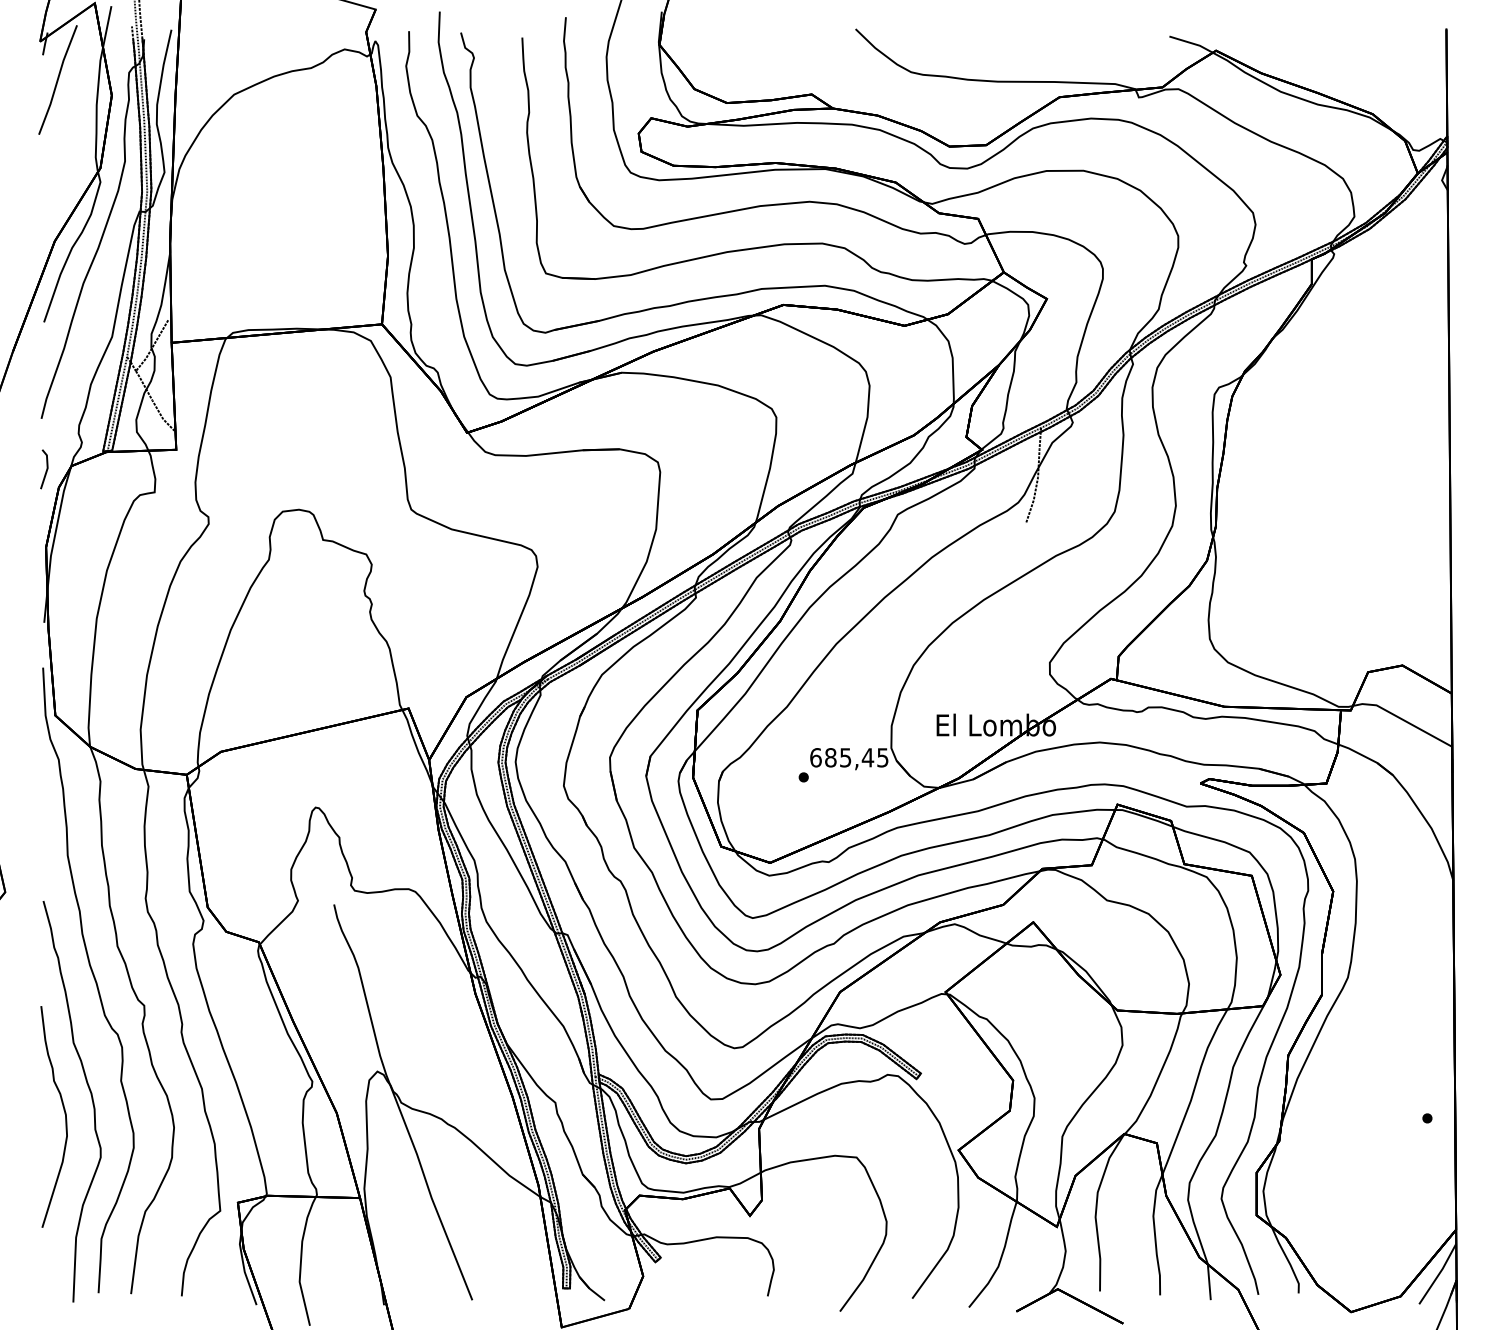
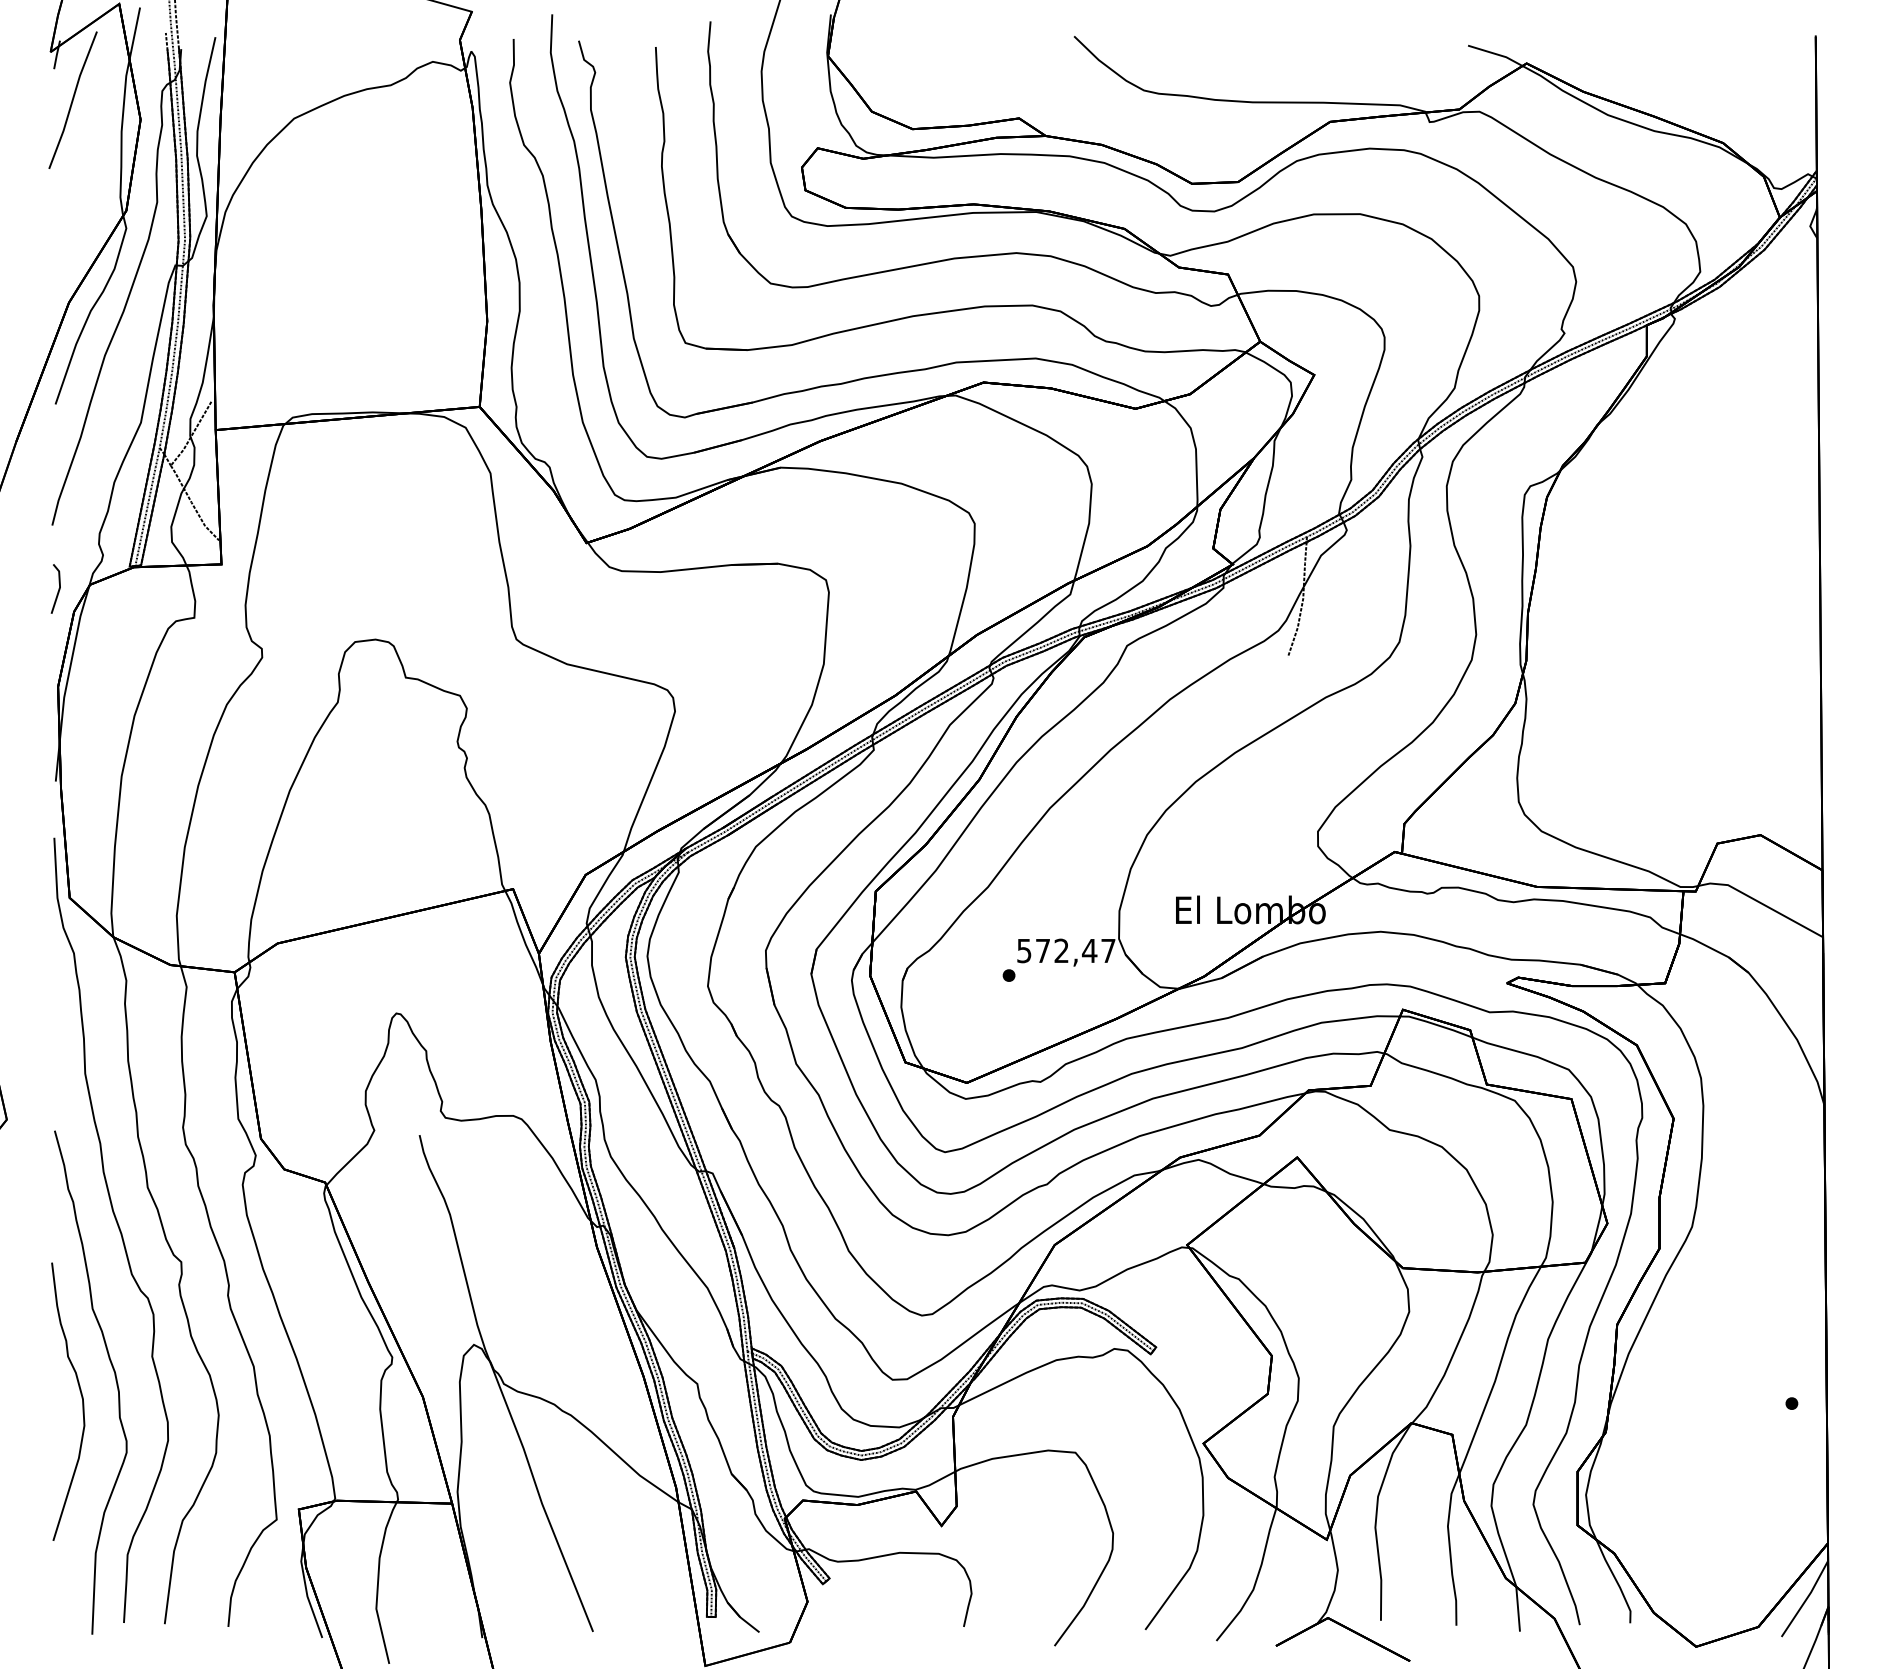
text: (849, 757) -> (1066, 950), 685,45 -> 572,47

